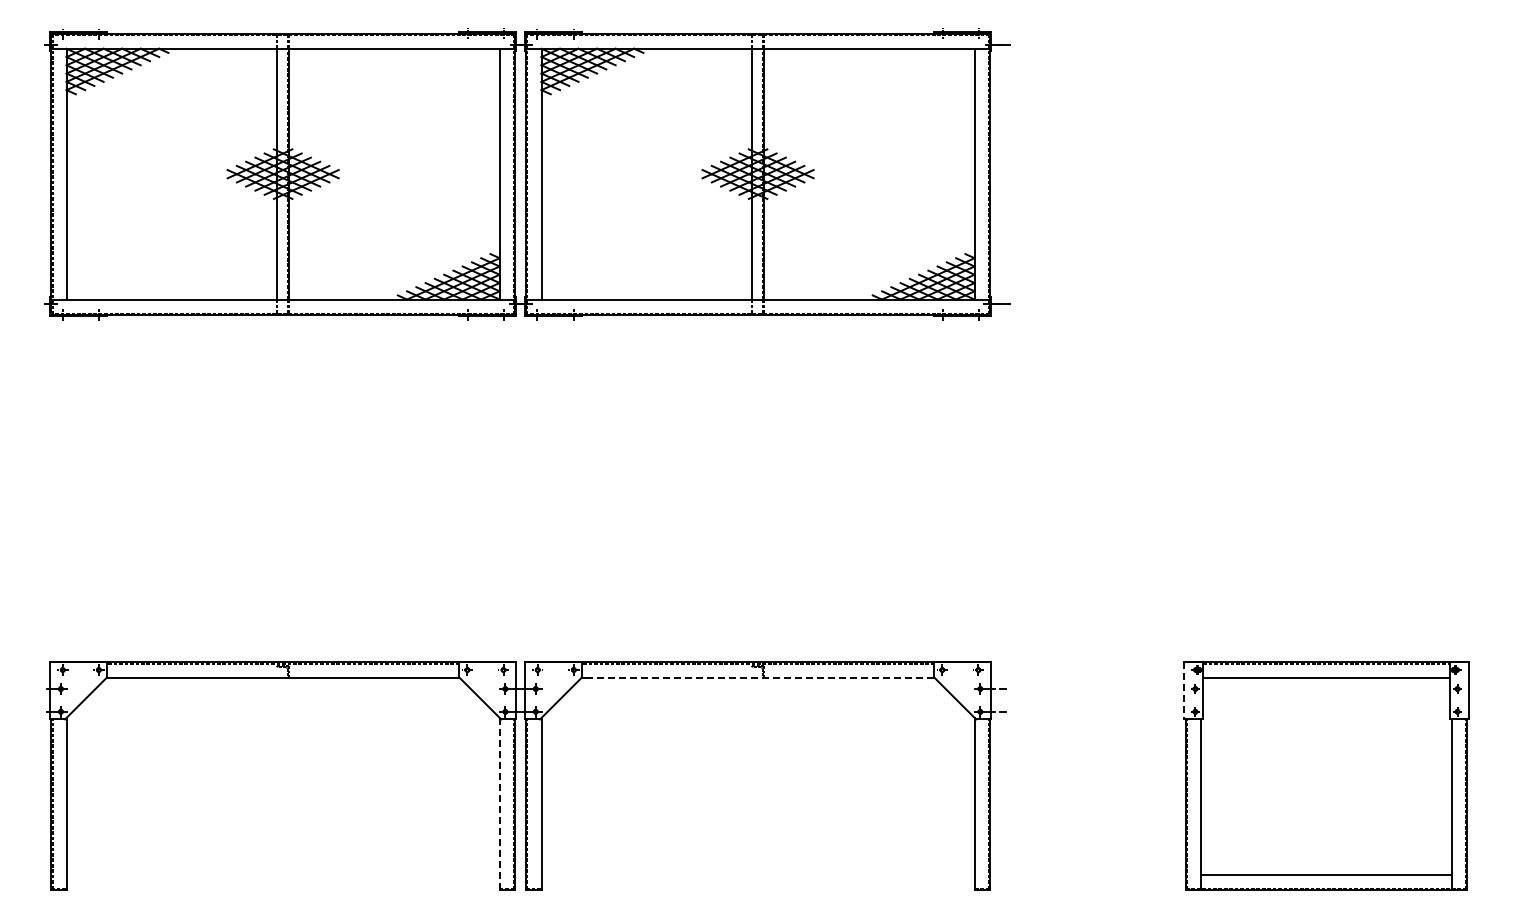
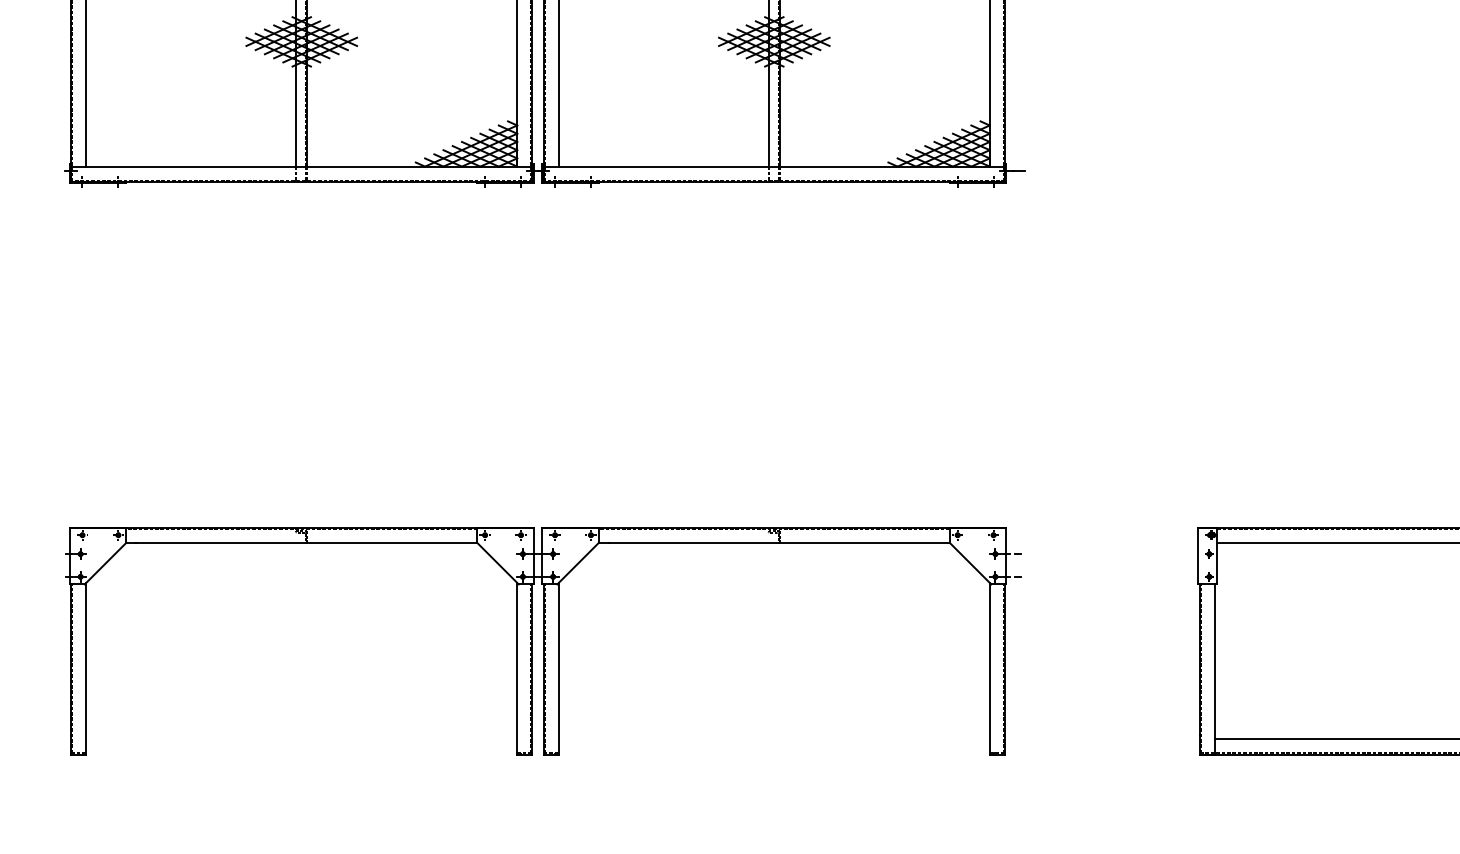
line: (762, 677) -> (778, 542), dashed -> solid
line: (1184, 691) -> (1198, 556), dashed -> solid
line: (499, 803) -> (517, 668), dashed -> solid

